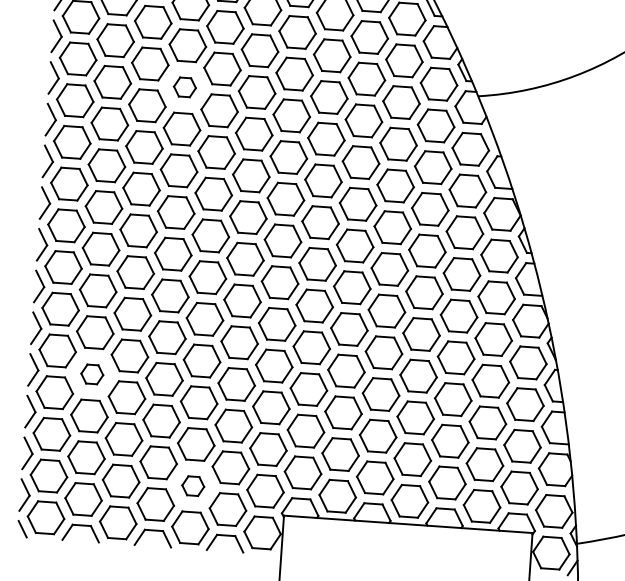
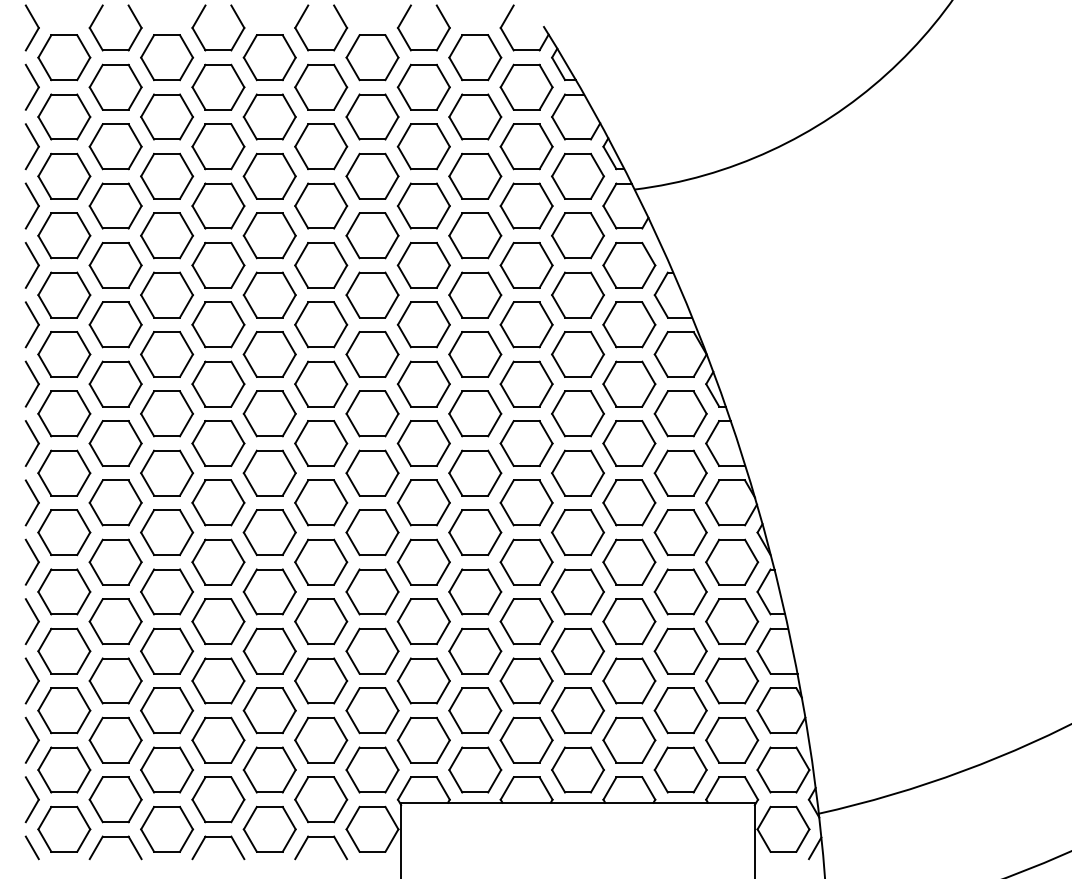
part: (185, 87) -> (218, 205), size x1.67
part: (92, 374) -> (115, 621), size x1.67
part: (193, 485) -> (269, 769), size x1.67

